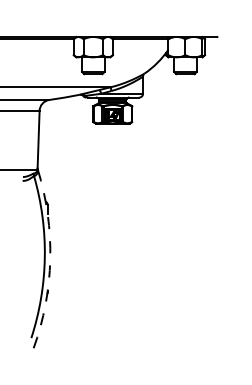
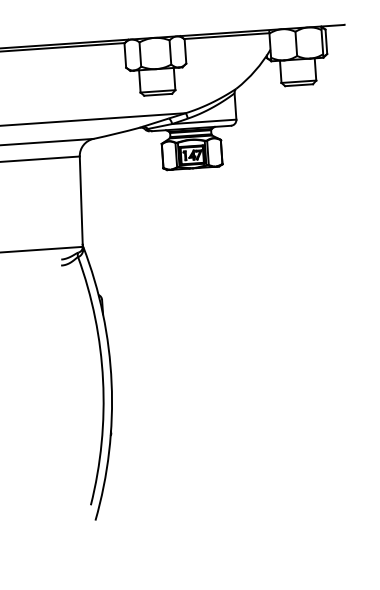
arc: (50, 259) -> (111, 382), dashed -> solid

